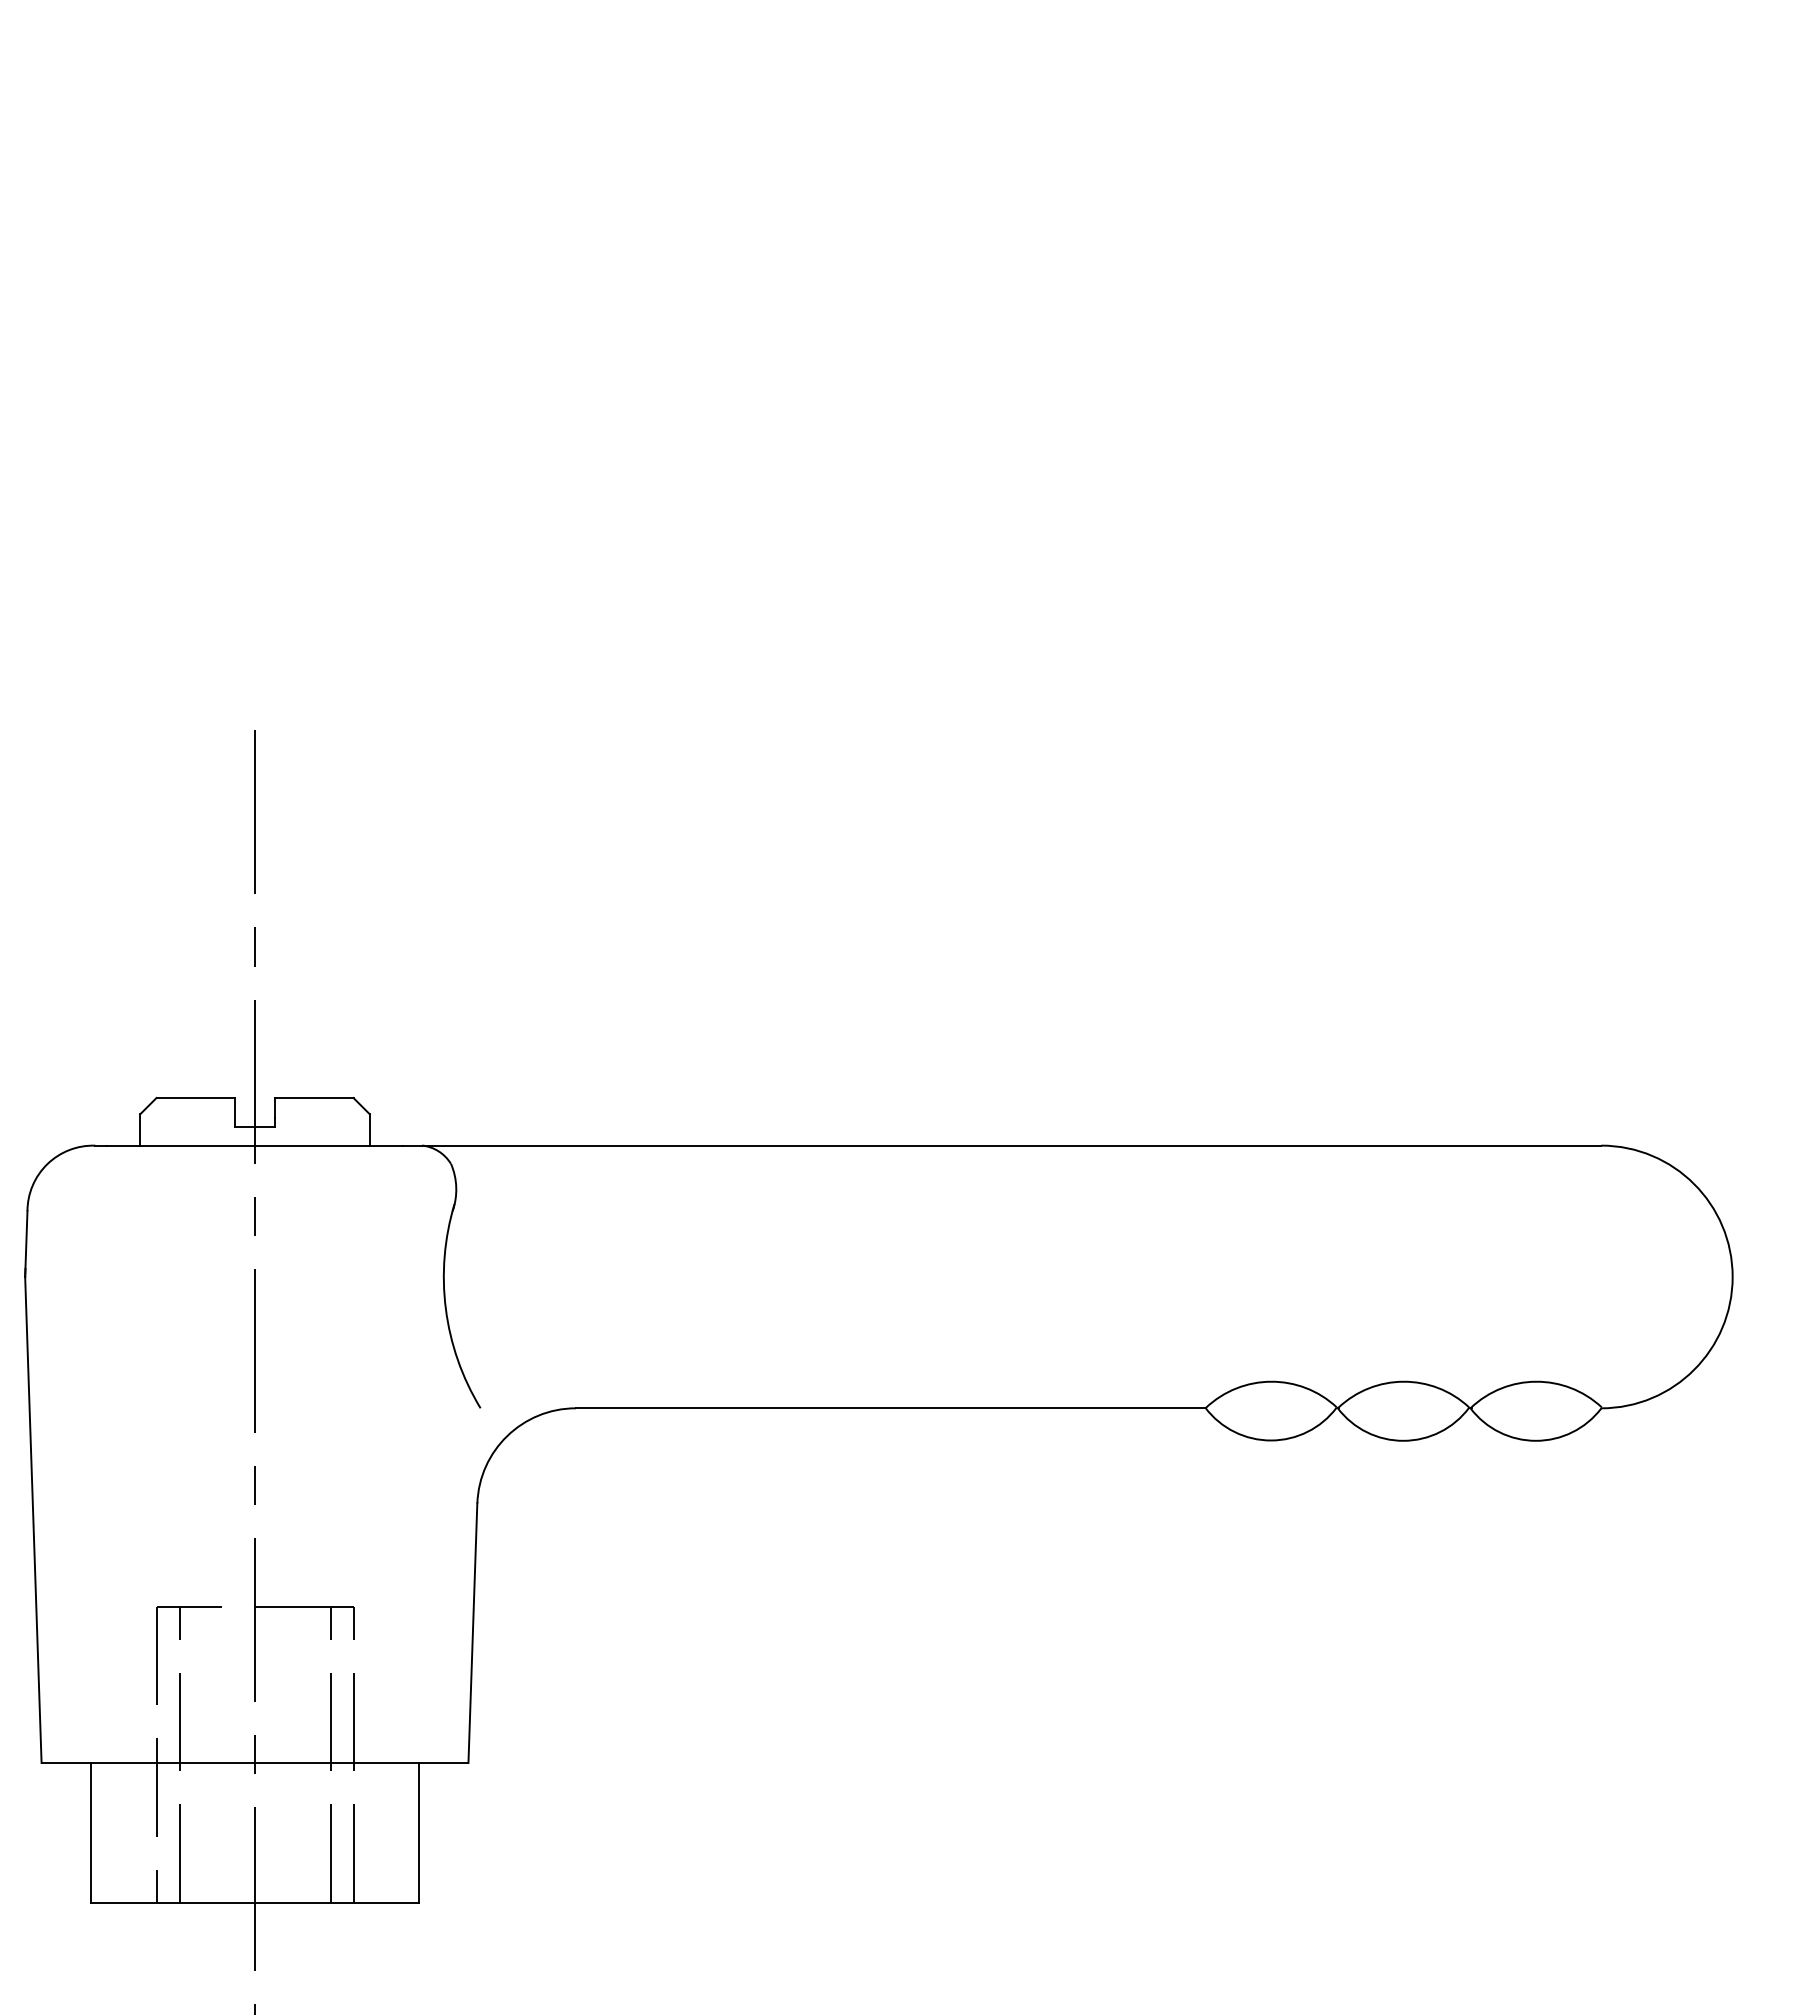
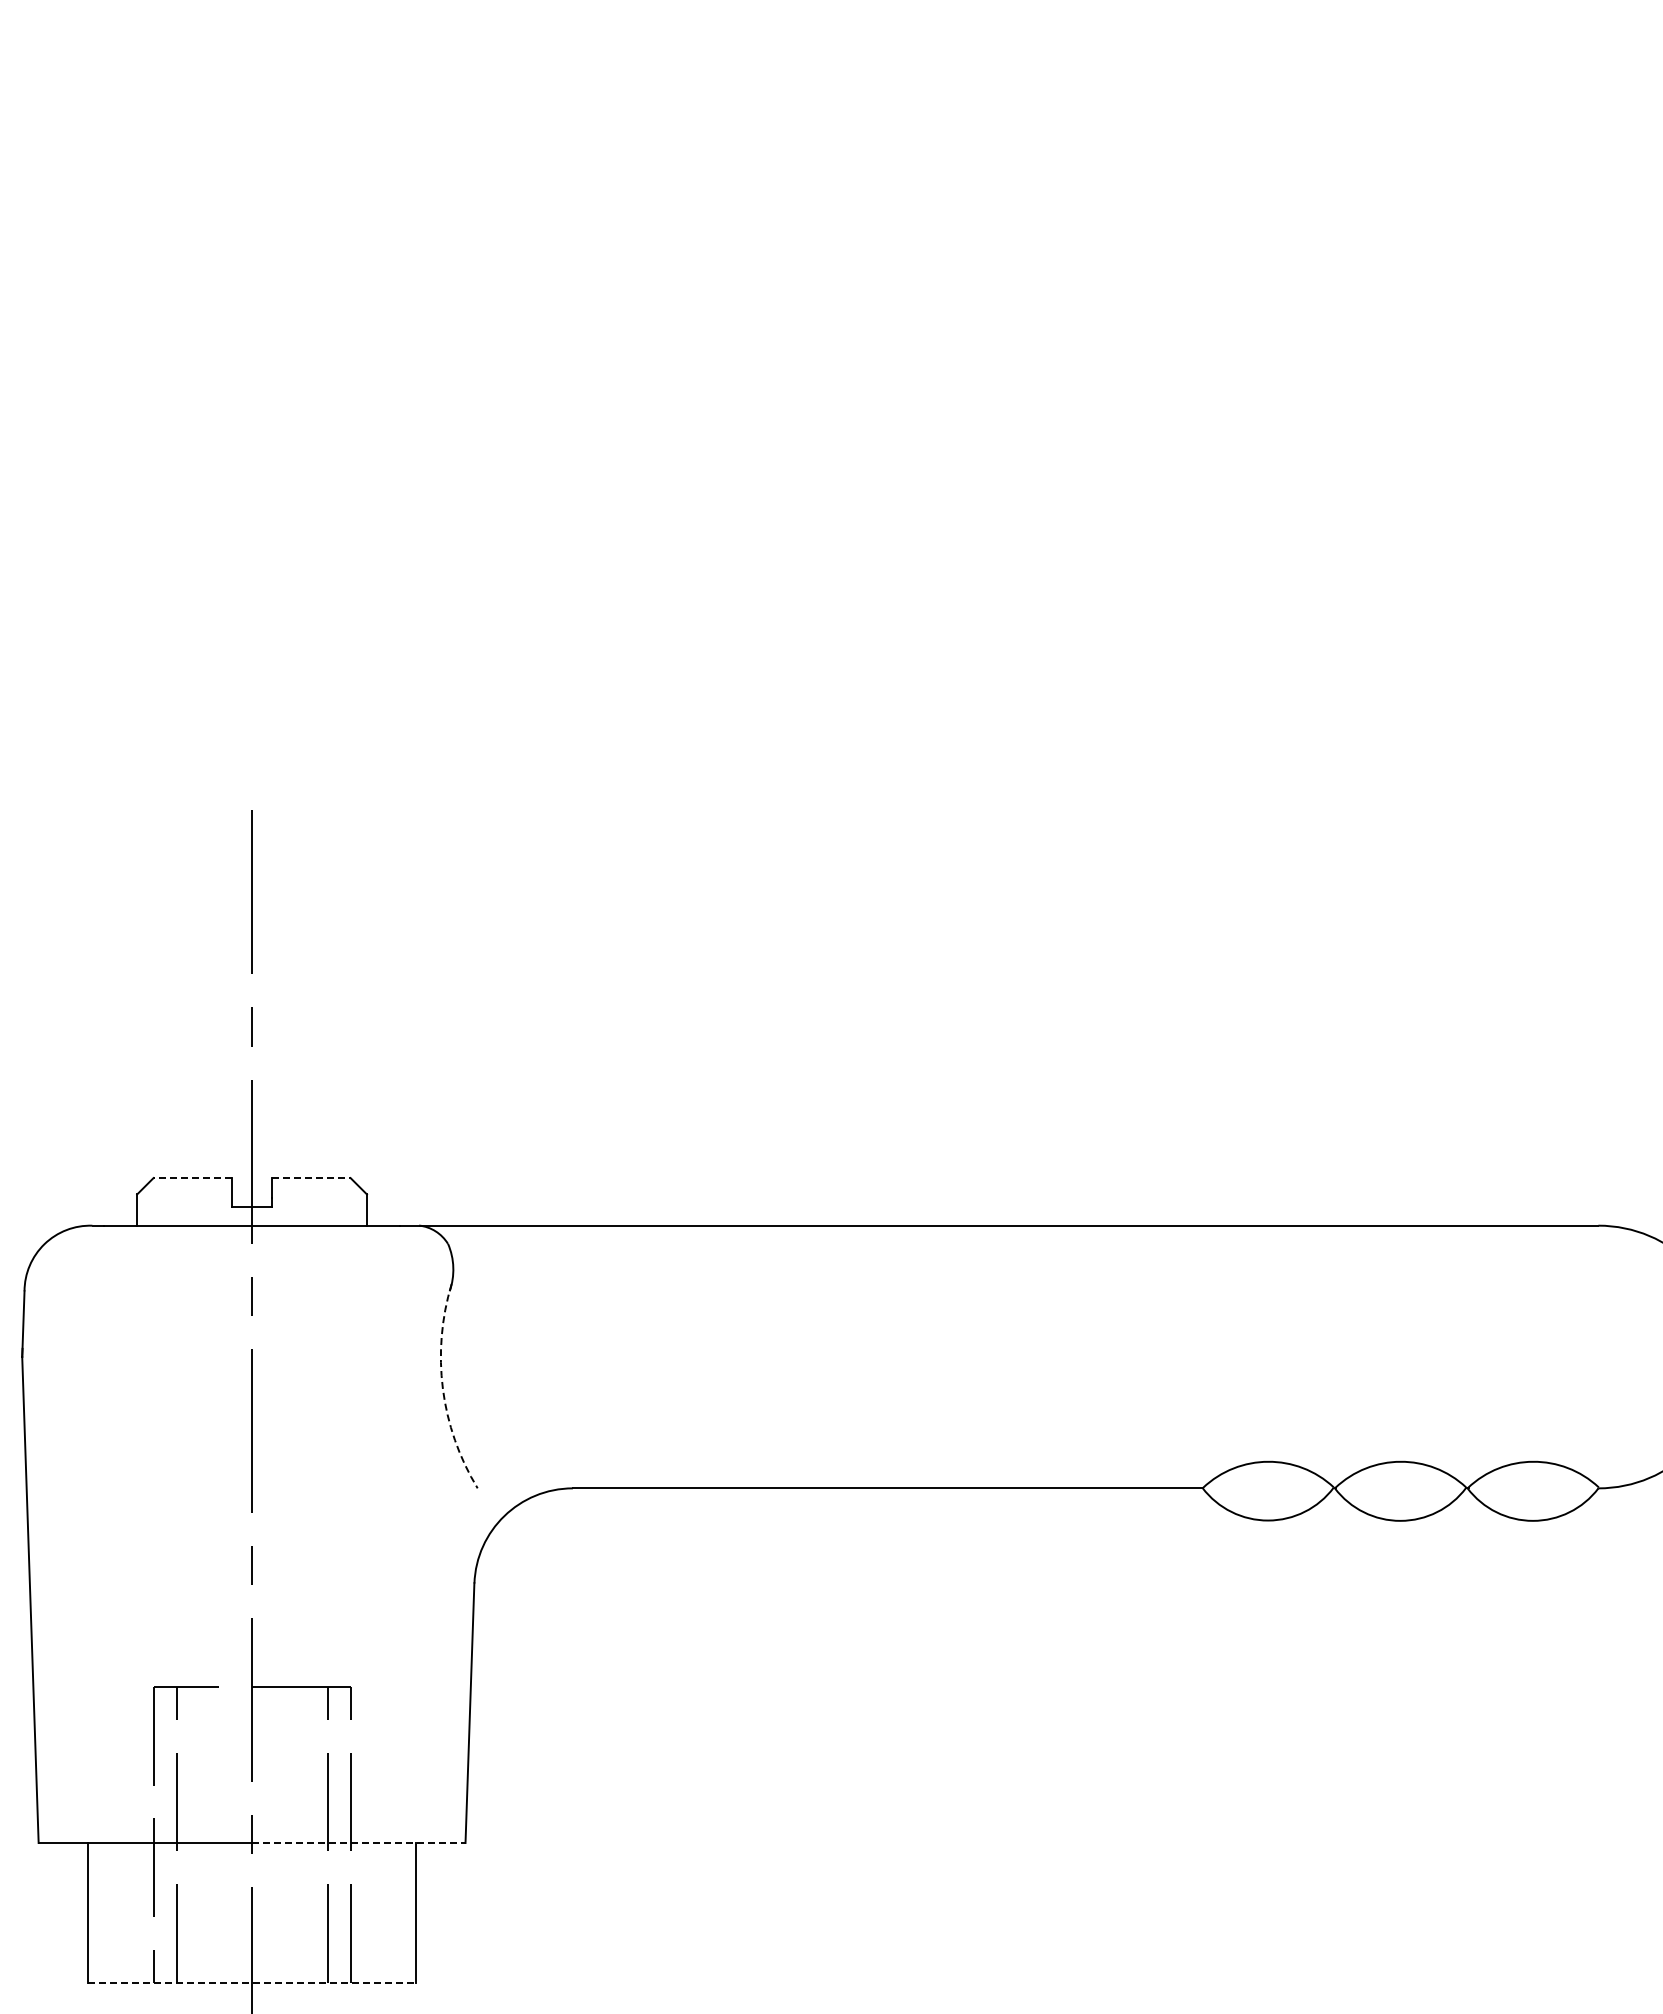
line: (195, 1098) -> (192, 1178), solid -> dashed
line: (314, 1098) -> (311, 1178), solid -> dashed
arc: (445, 1308) -> (442, 1388), solid -> dashed
line: (361, 1762) -> (358, 1842), solid -> dashed
line: (255, 1902) -> (252, 1982), solid -> dashed

